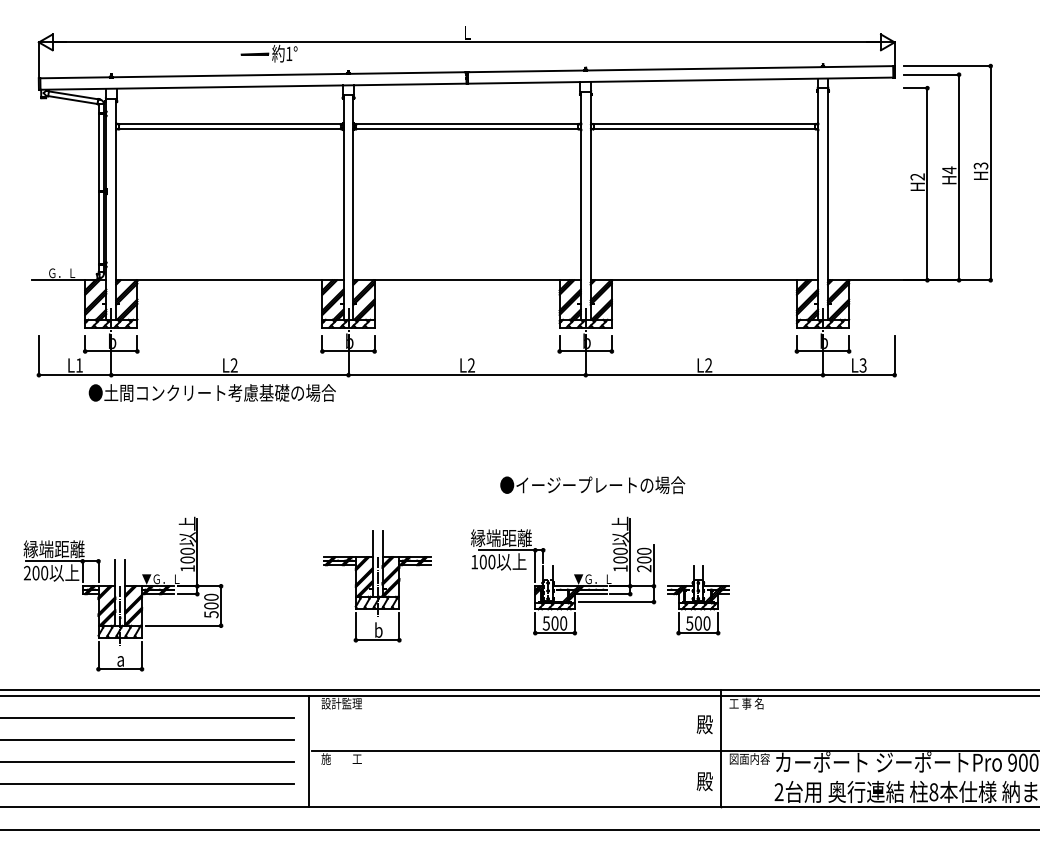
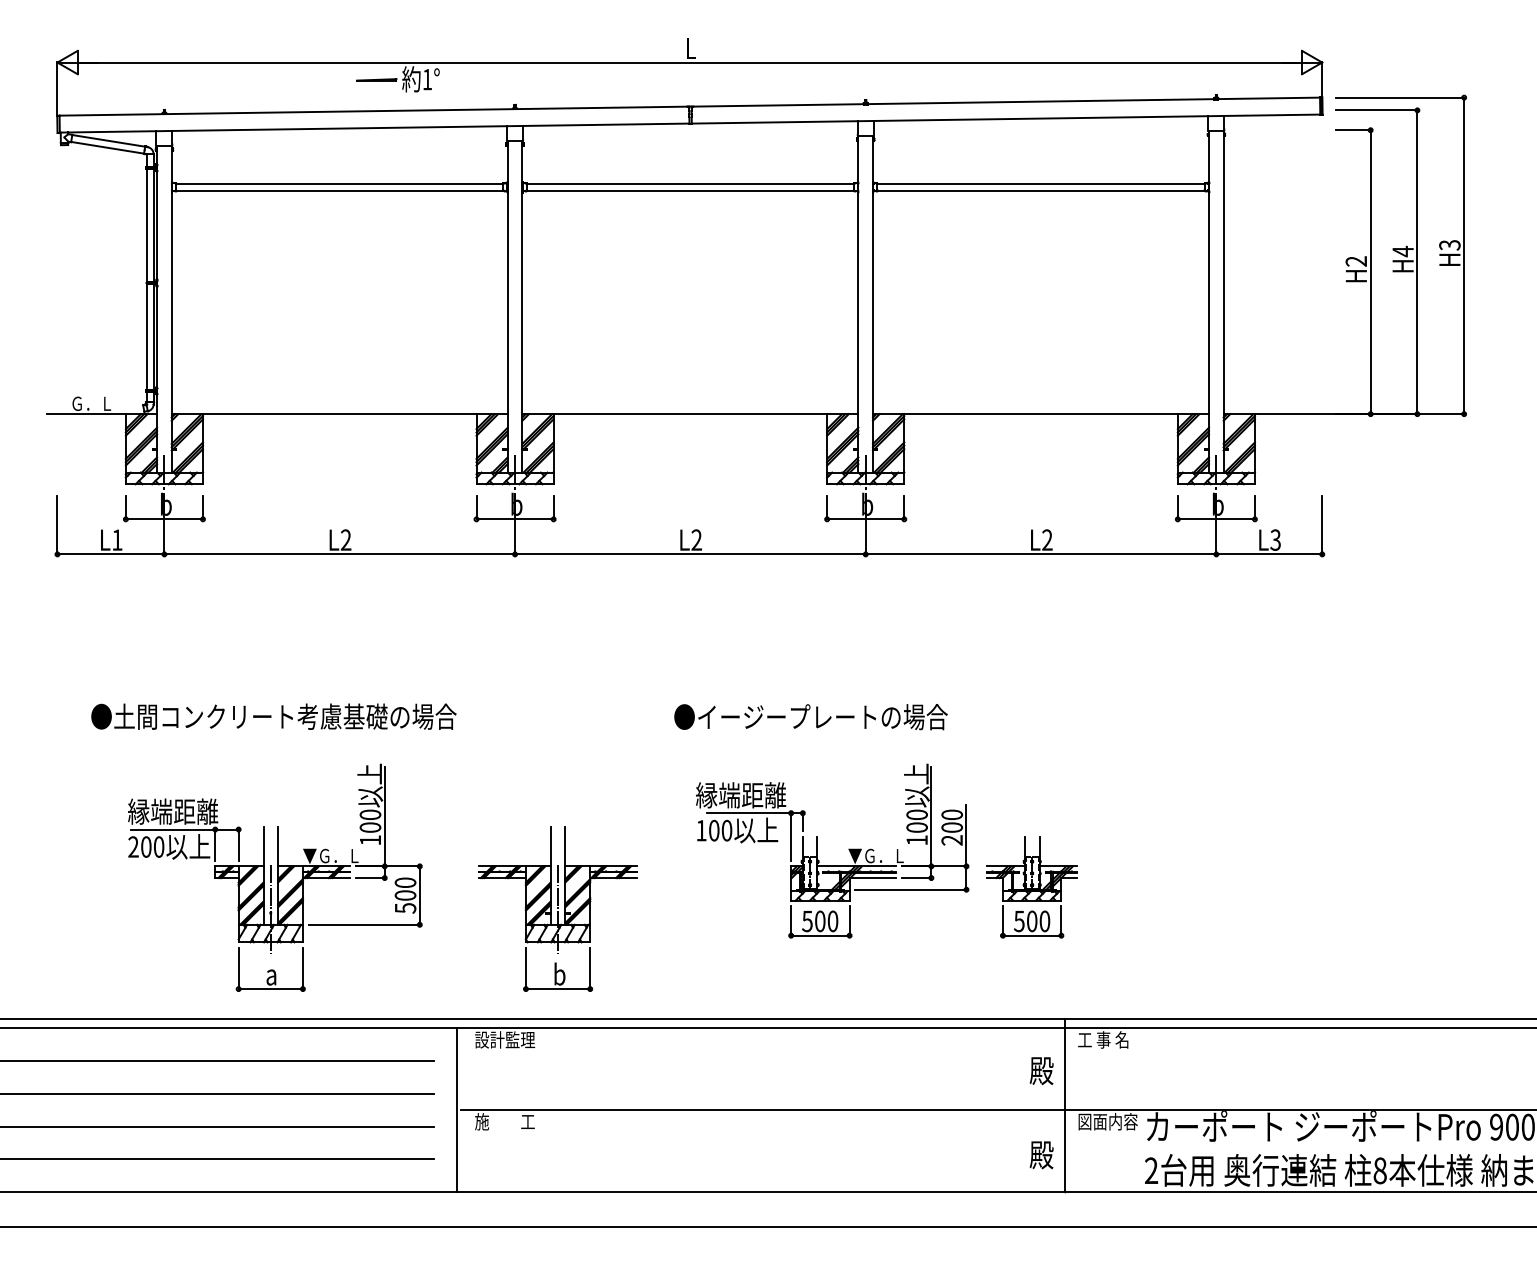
text: (211, 392) -> (272, 716), moved
text: (592, 485) -> (810, 717), moved
part: (377, 586) -> (557, 909), moved
part: (123, 593) -> (275, 877), moved

